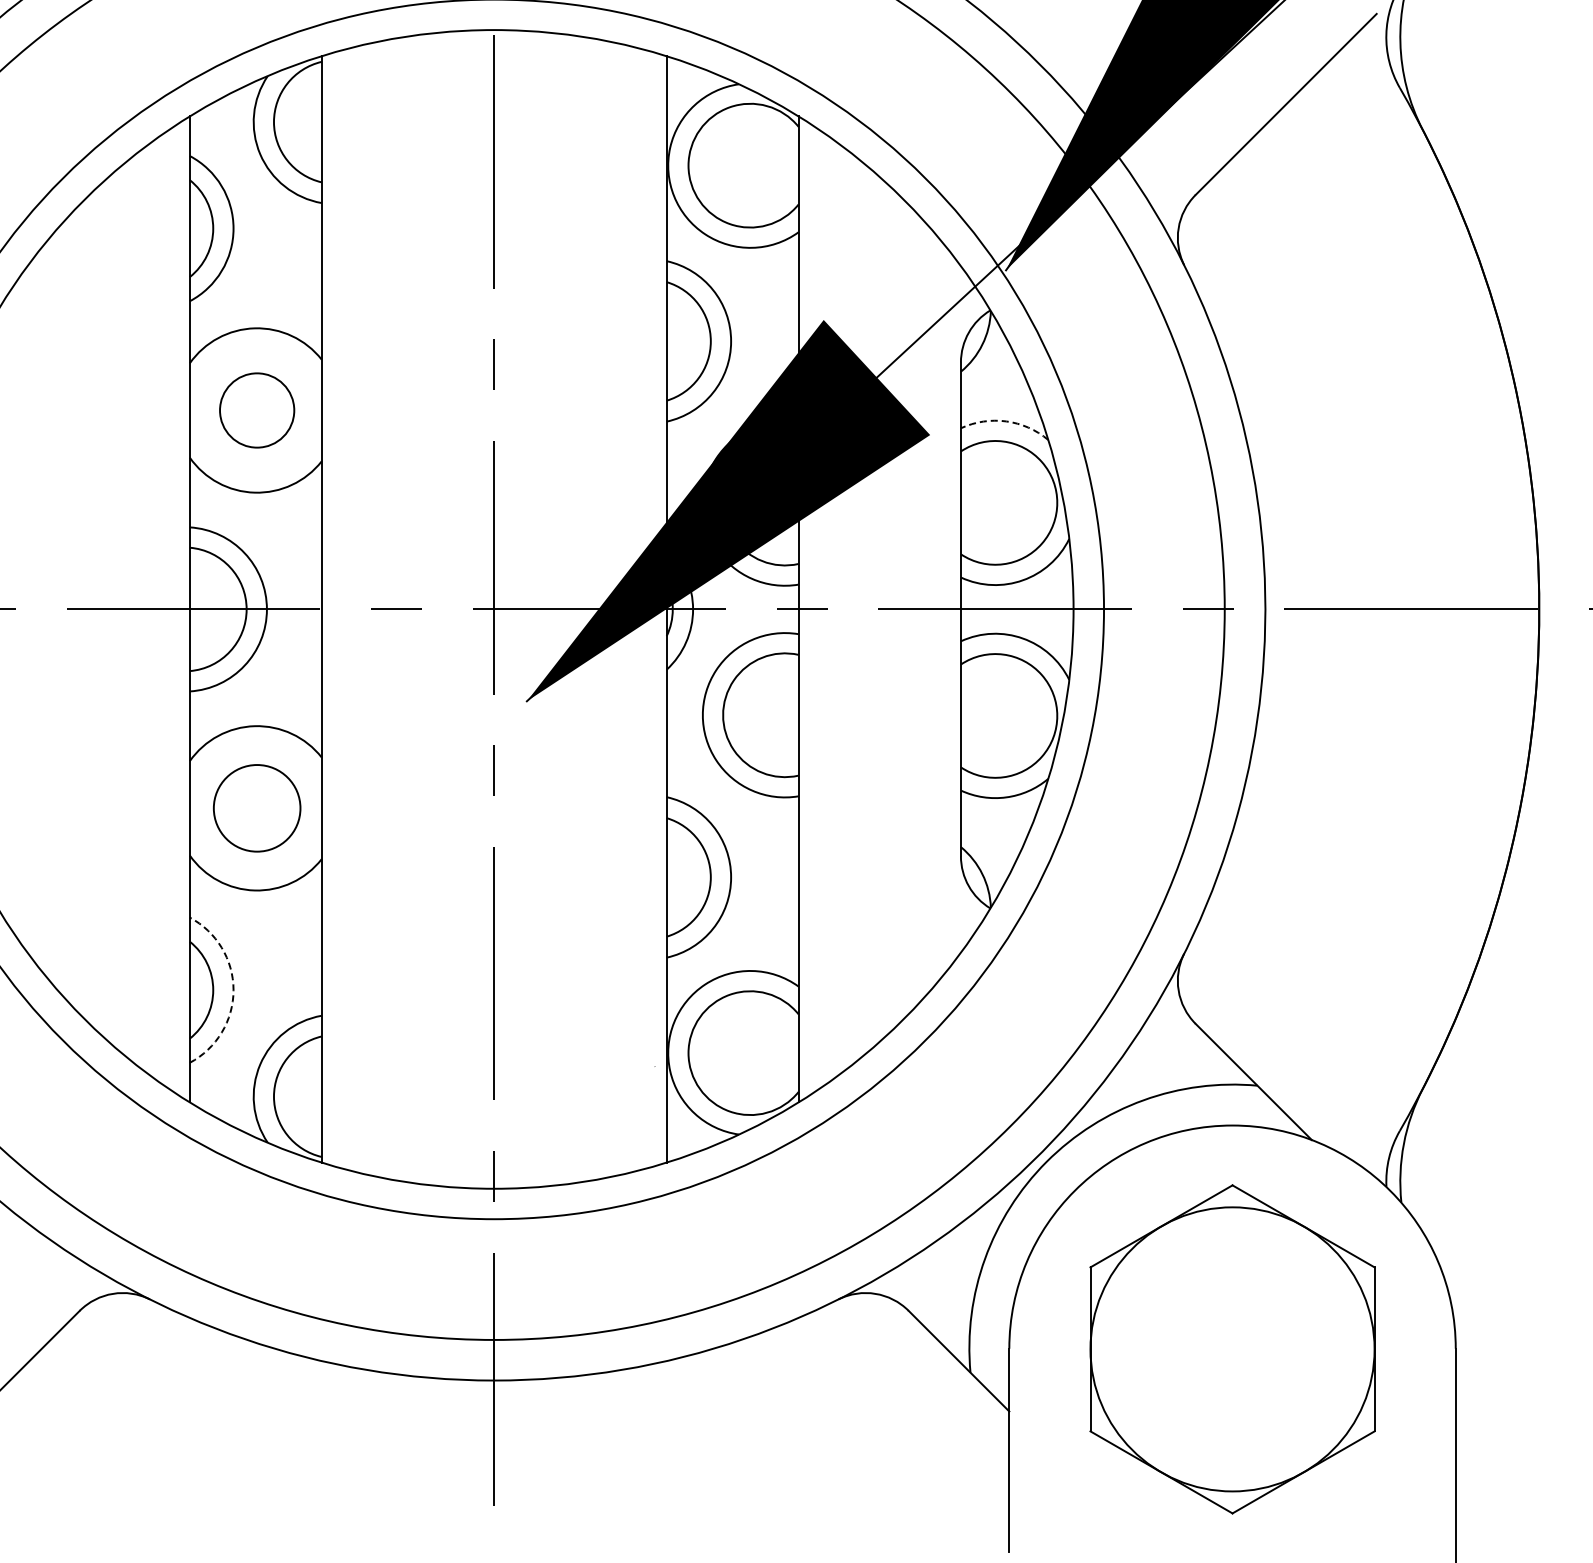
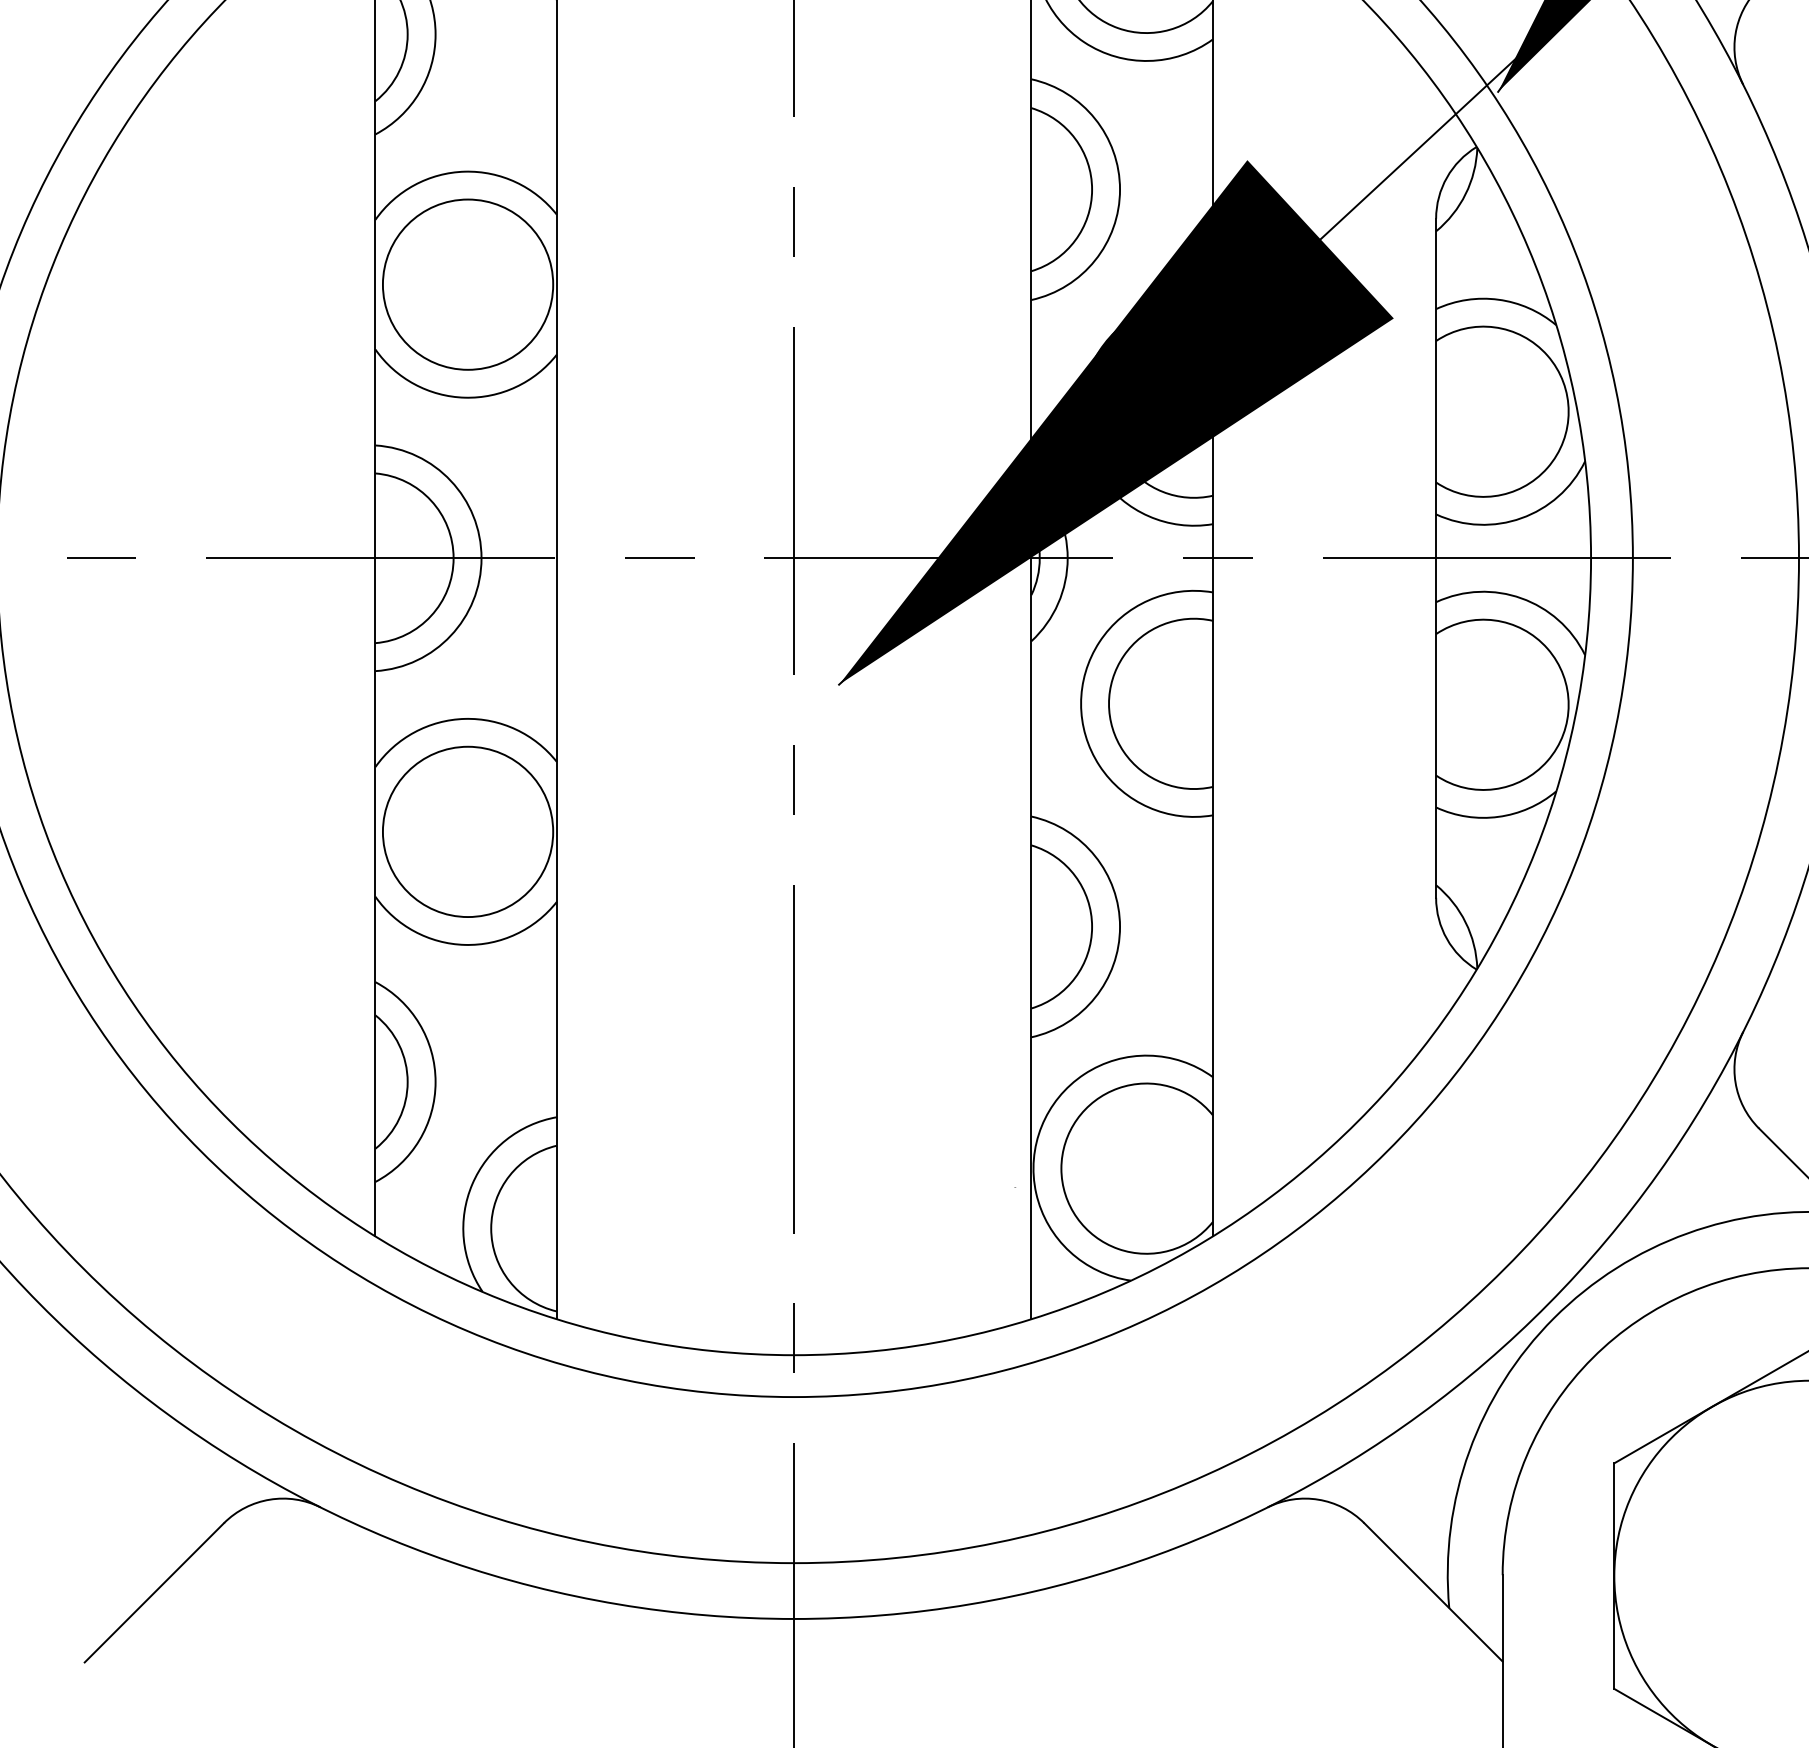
circle: (257, 410) -> (468, 284), size x1.67
arc: (1006, 421) -> (1498, 299), dashed -> solid
circle: (257, 808) -> (468, 832), size x1.43
arc: (233, 990) -> (435, 1082), dashed -> solid

